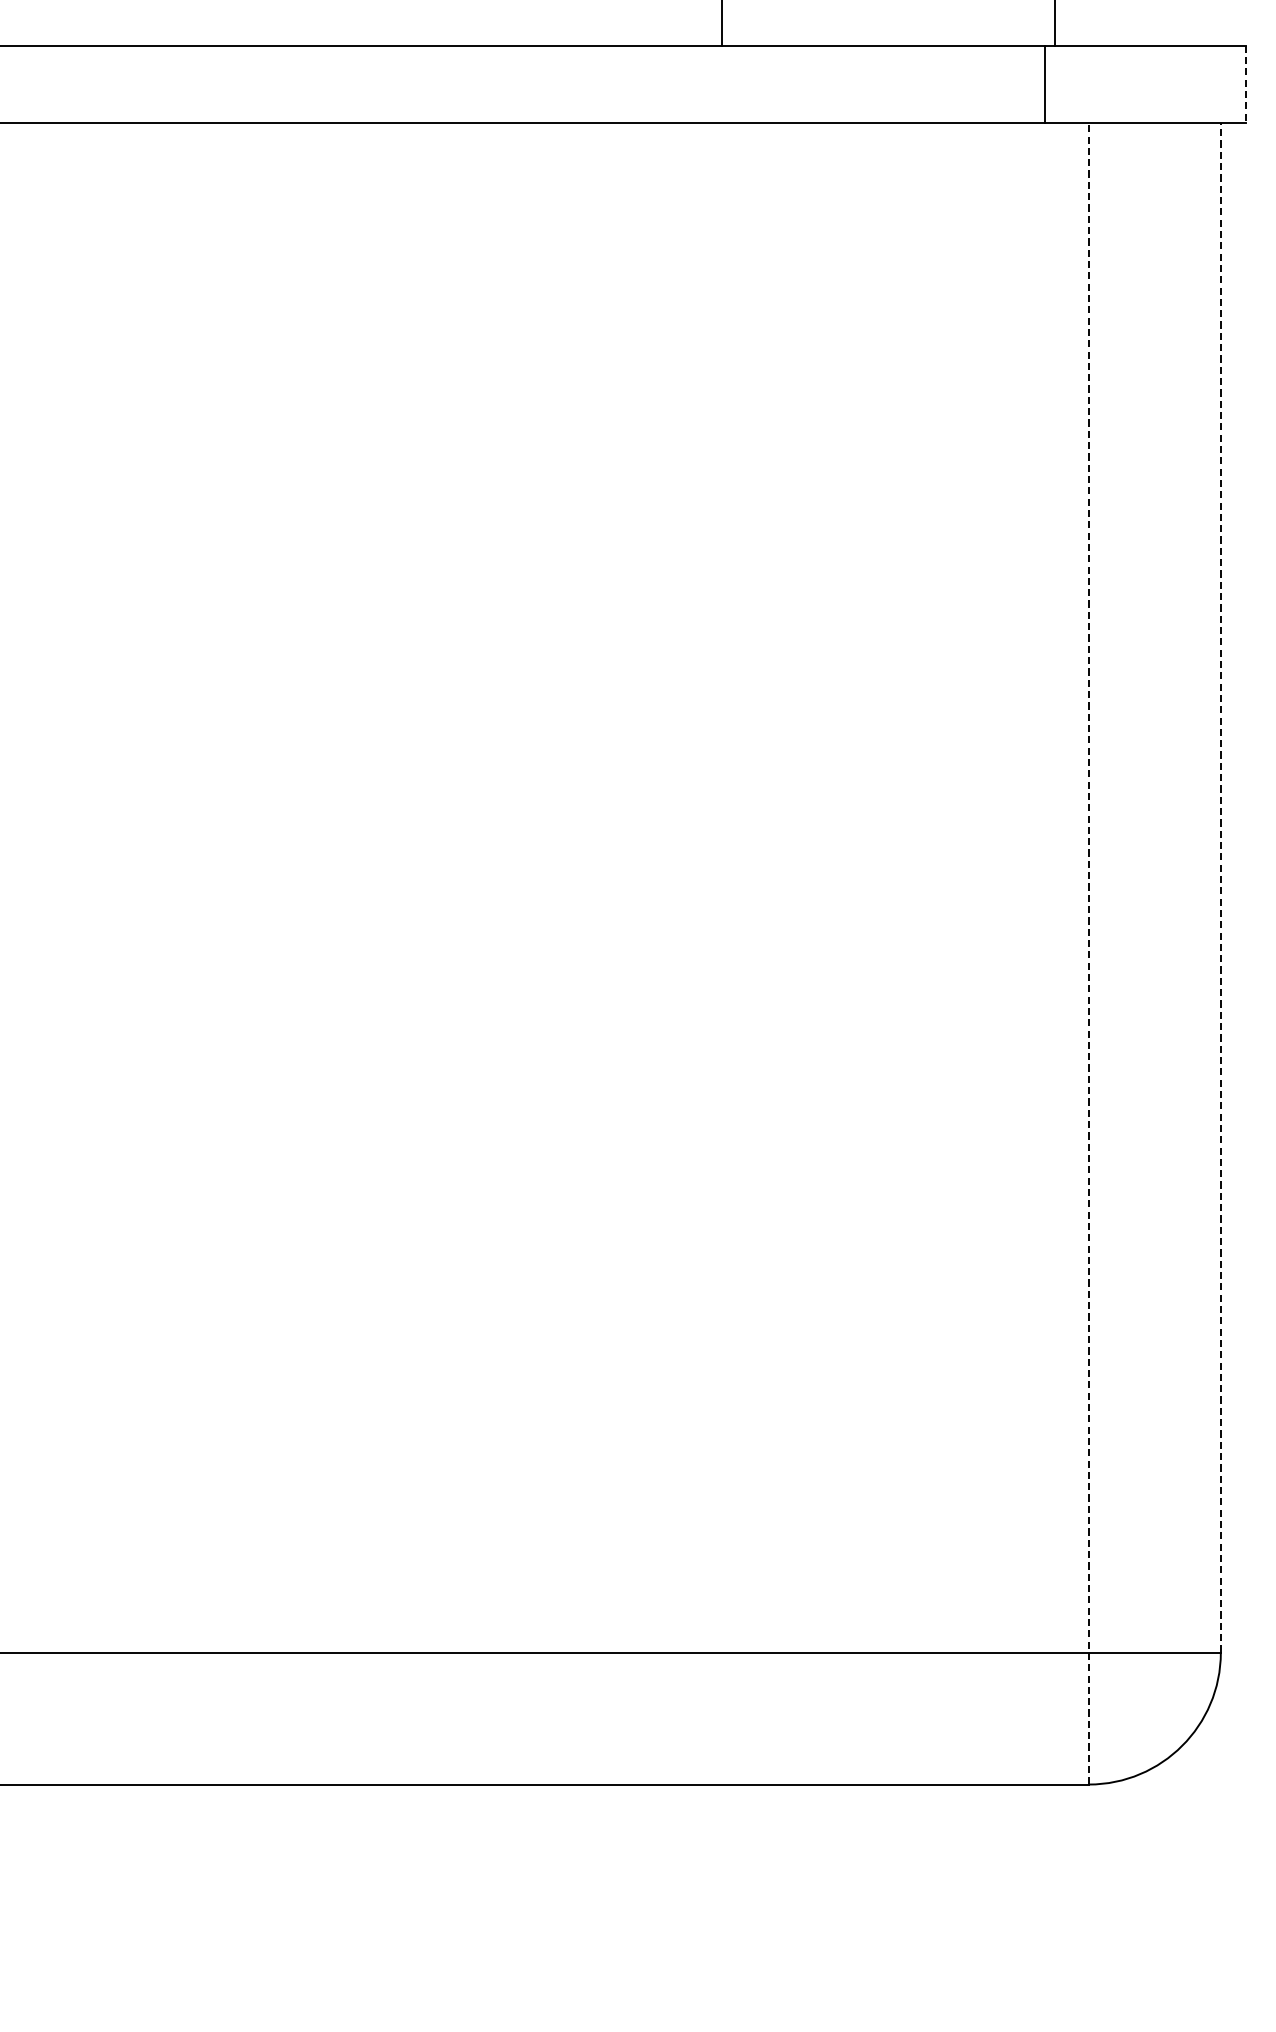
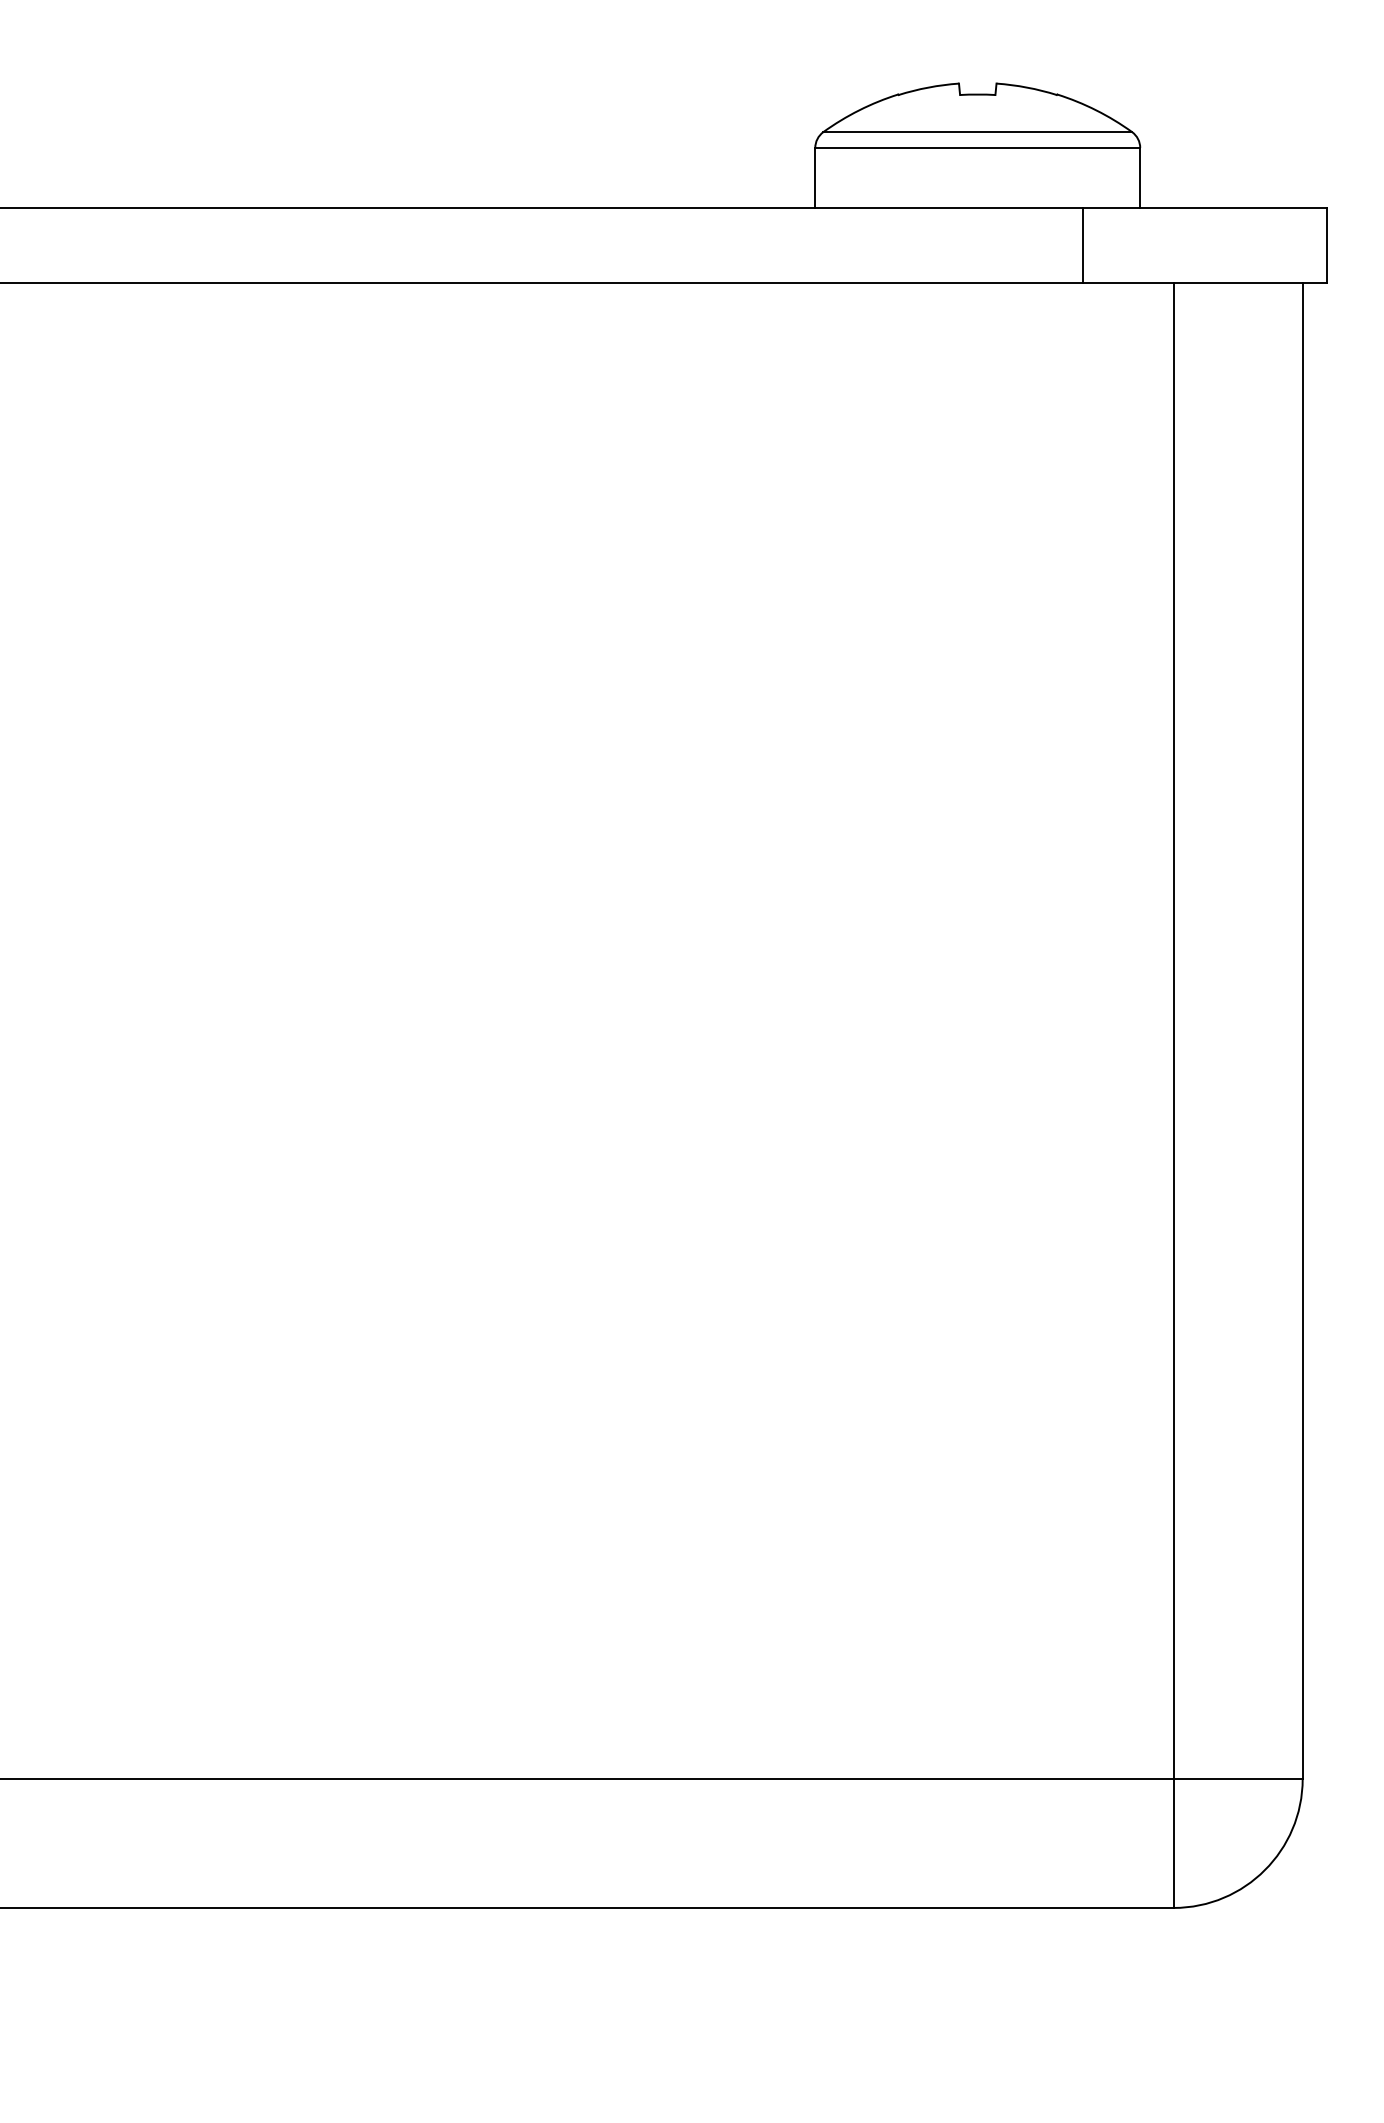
line: (1044, 83) -> (1083, 245), moved
line: (1246, 83) -> (1327, 245), dashed -> solid
line: (1220, 887) -> (1302, 1031), dashed -> solid
line: (1088, 953) -> (1173, 1095), dashed -> solid

